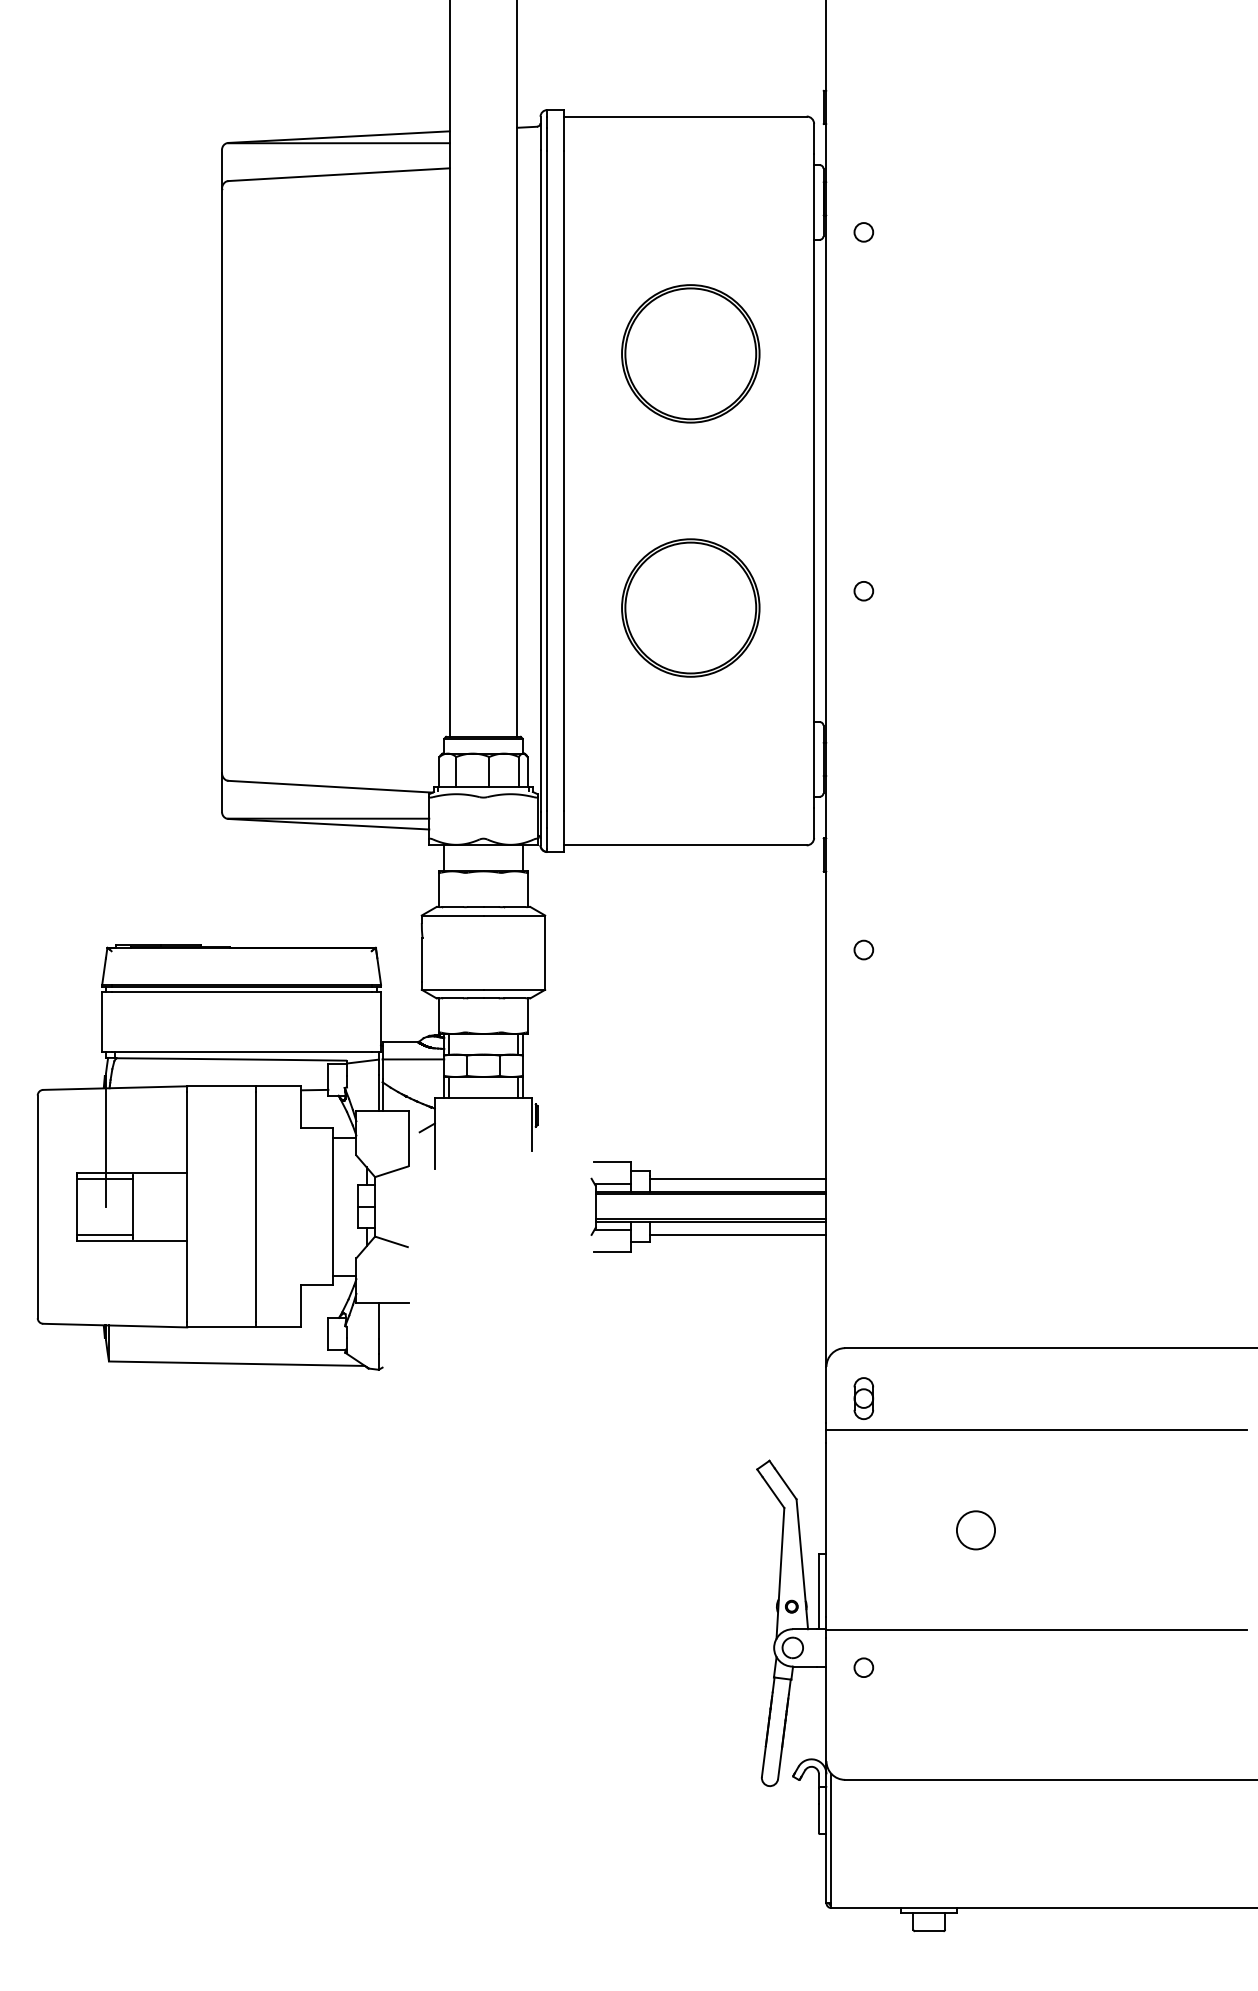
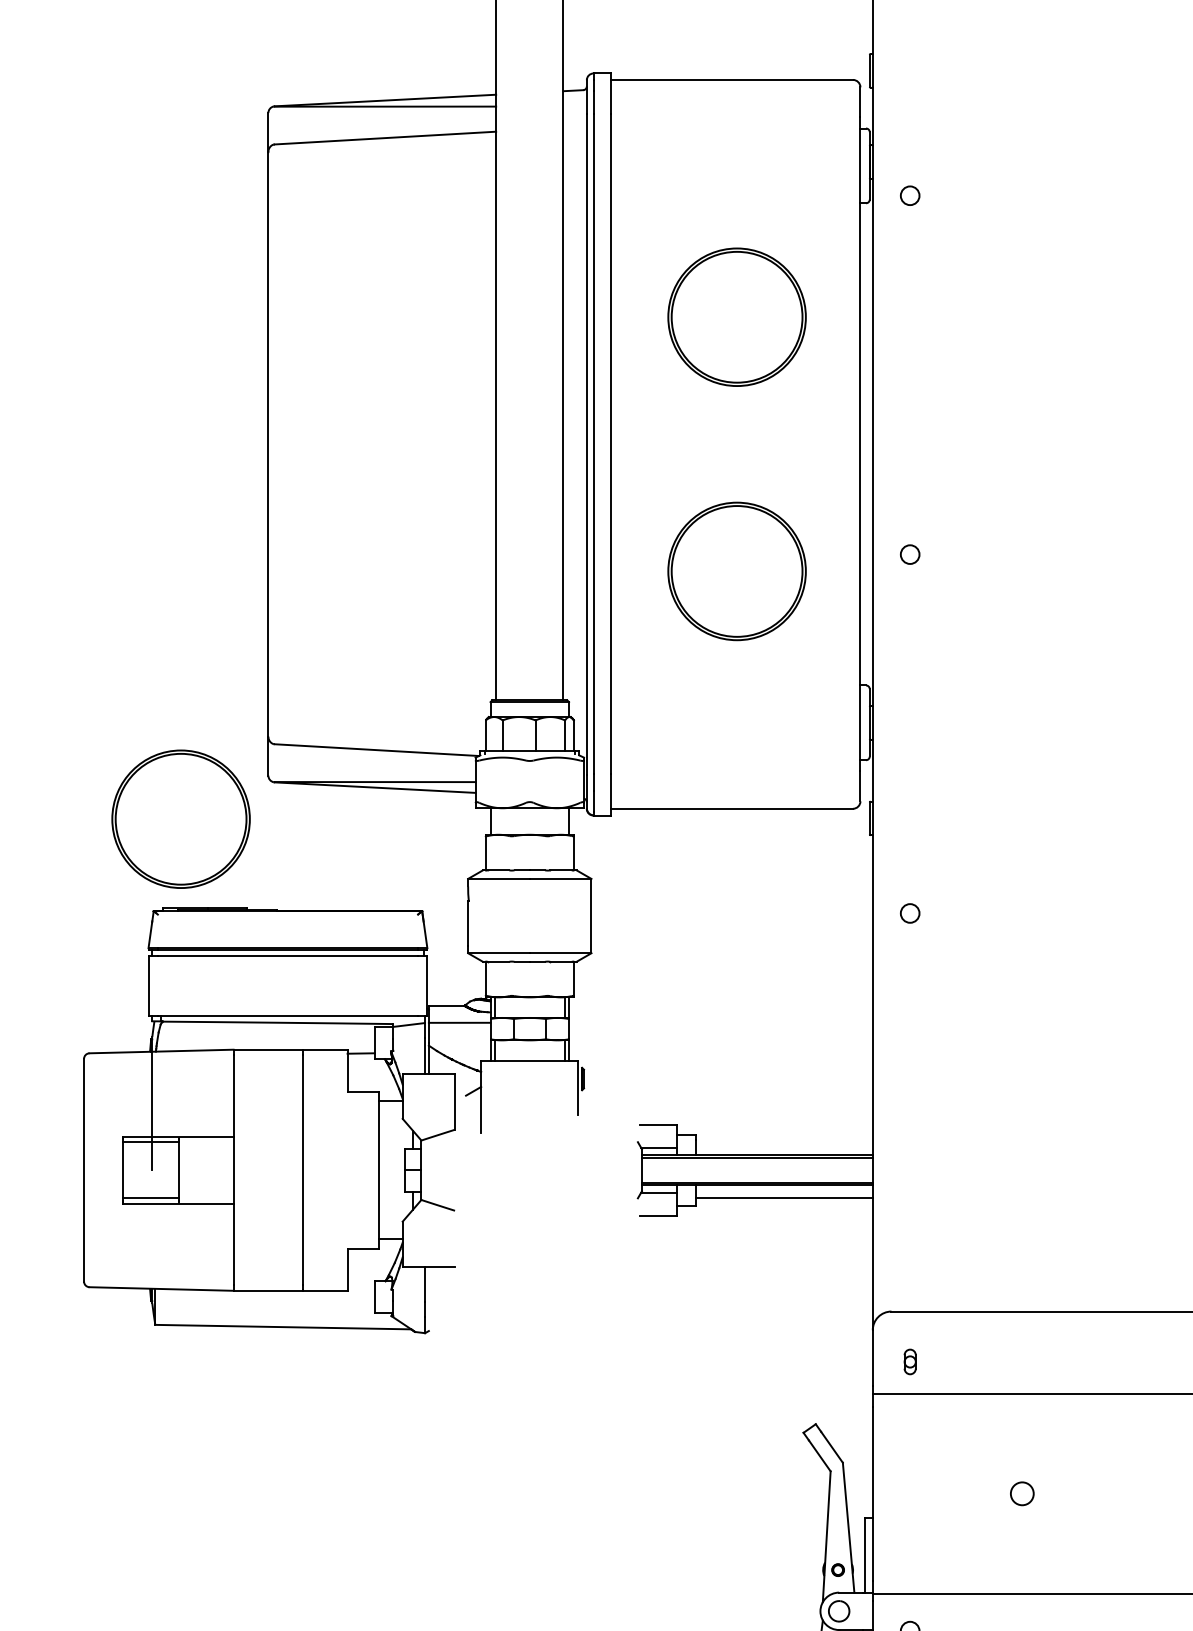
part: (134, 855) -> (180, 818), added
line: (737, 1178) -> (783, 1141), removed
part: (863, 1398) -> (909, 1361), size x0.6
circle: (975, 1530) -> (1021, 1493), size x0.6

